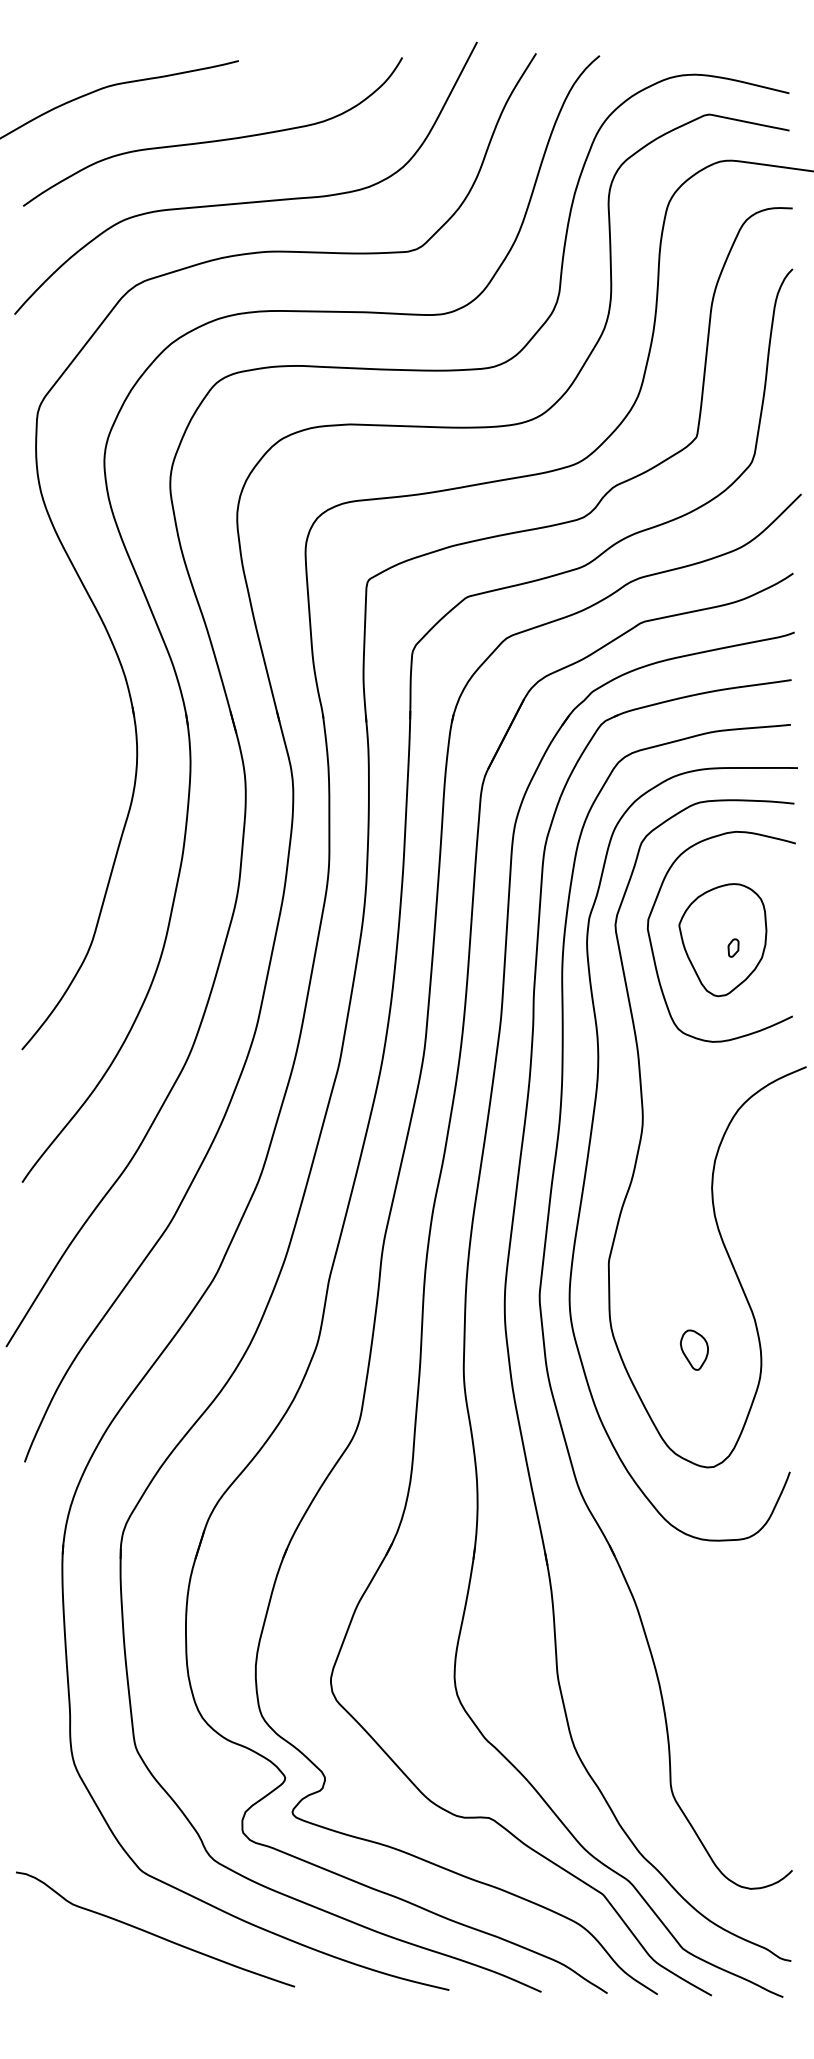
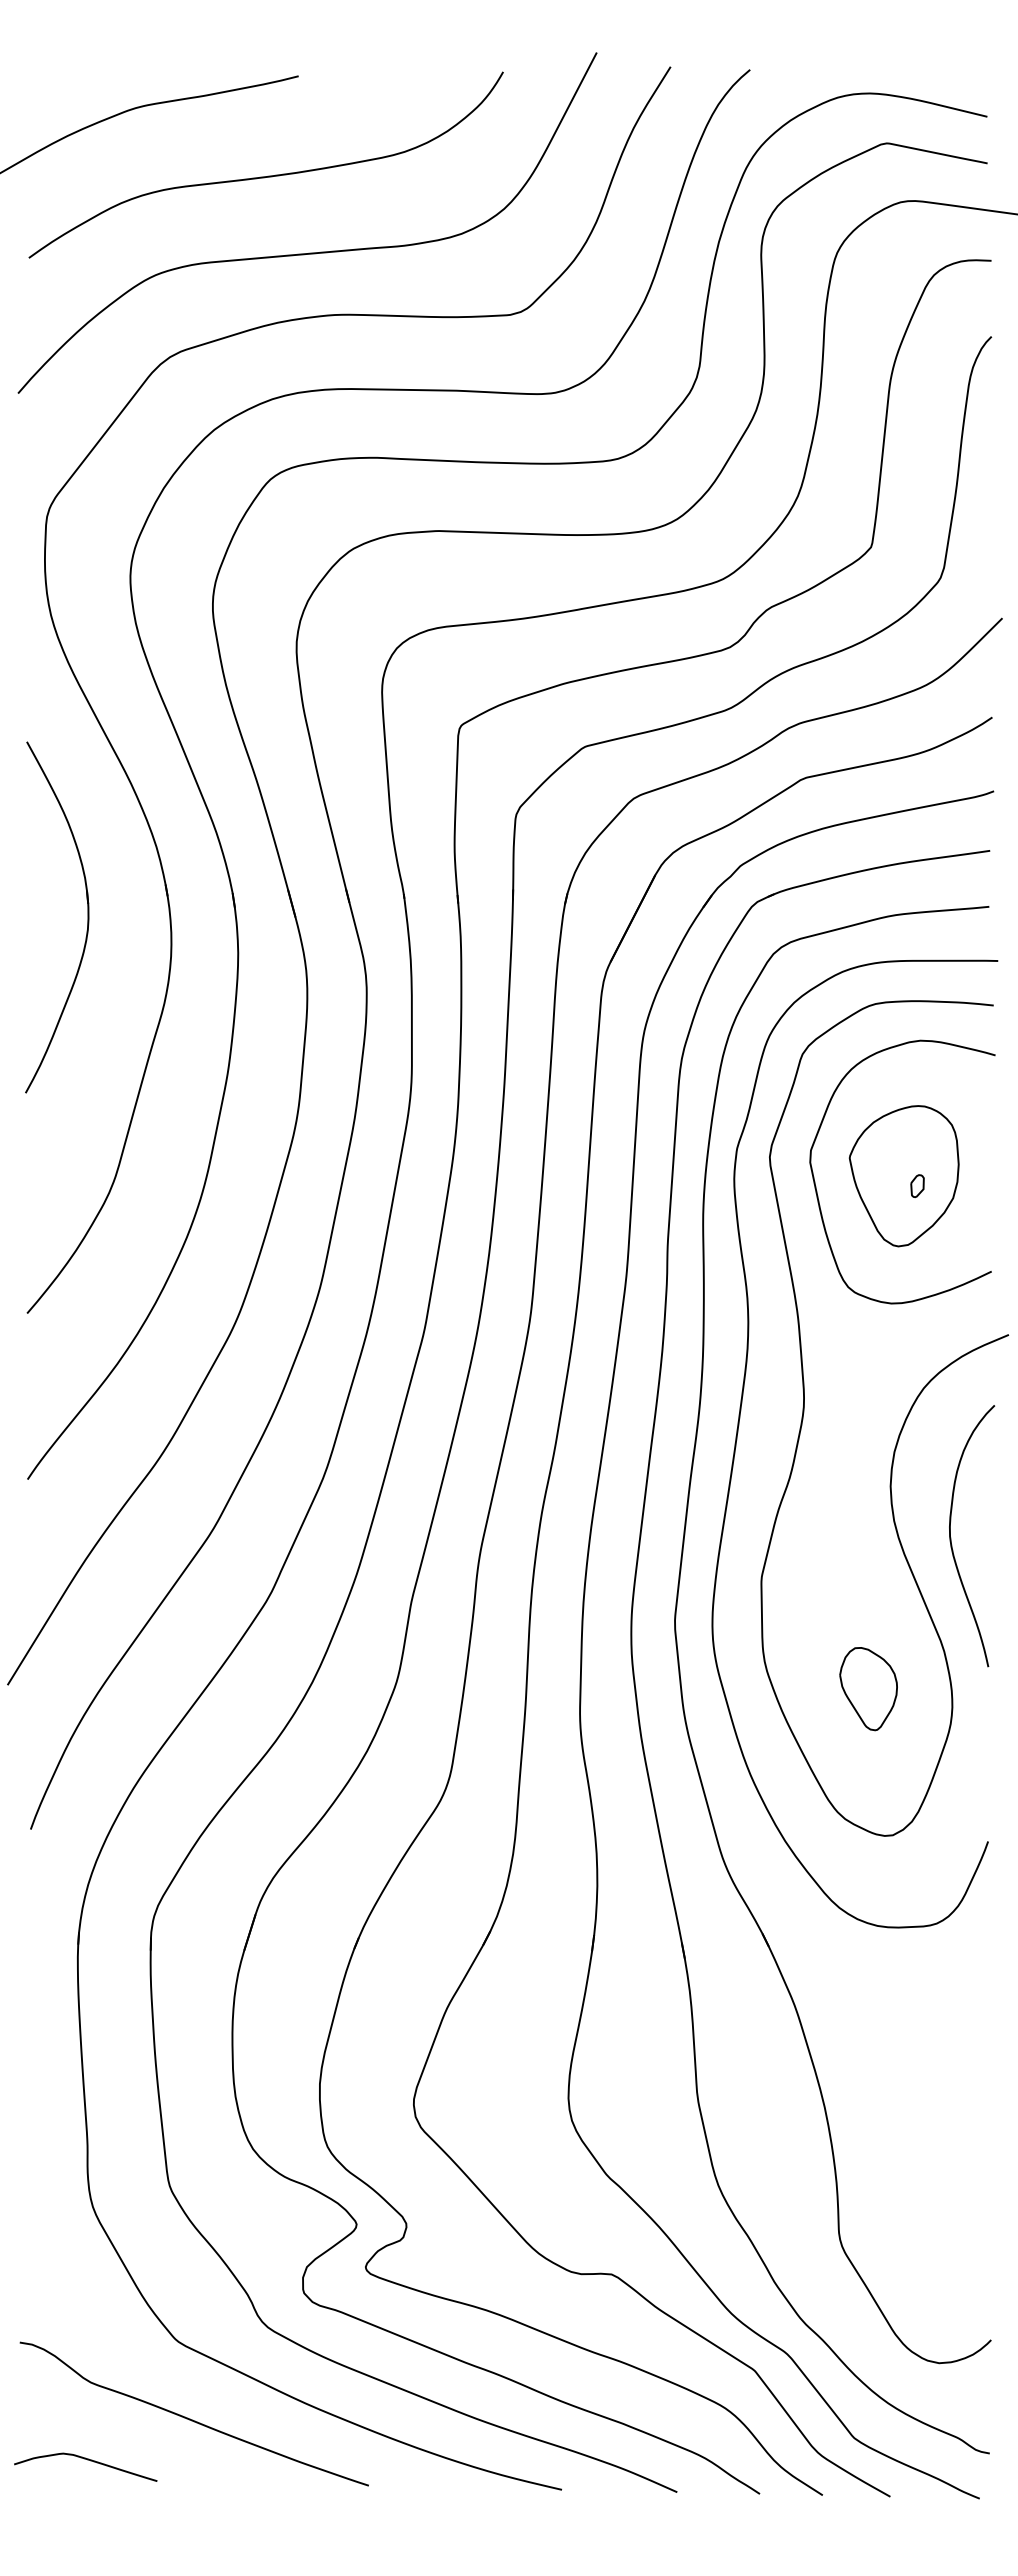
part: (70, 733) -> (87, 917), added
curve: (760, 1228) -> (951, 1537), added
part: (694, 1350) -> (868, 1689), size x1.67
curve: (70, 1966) -> (87, 2460), added

